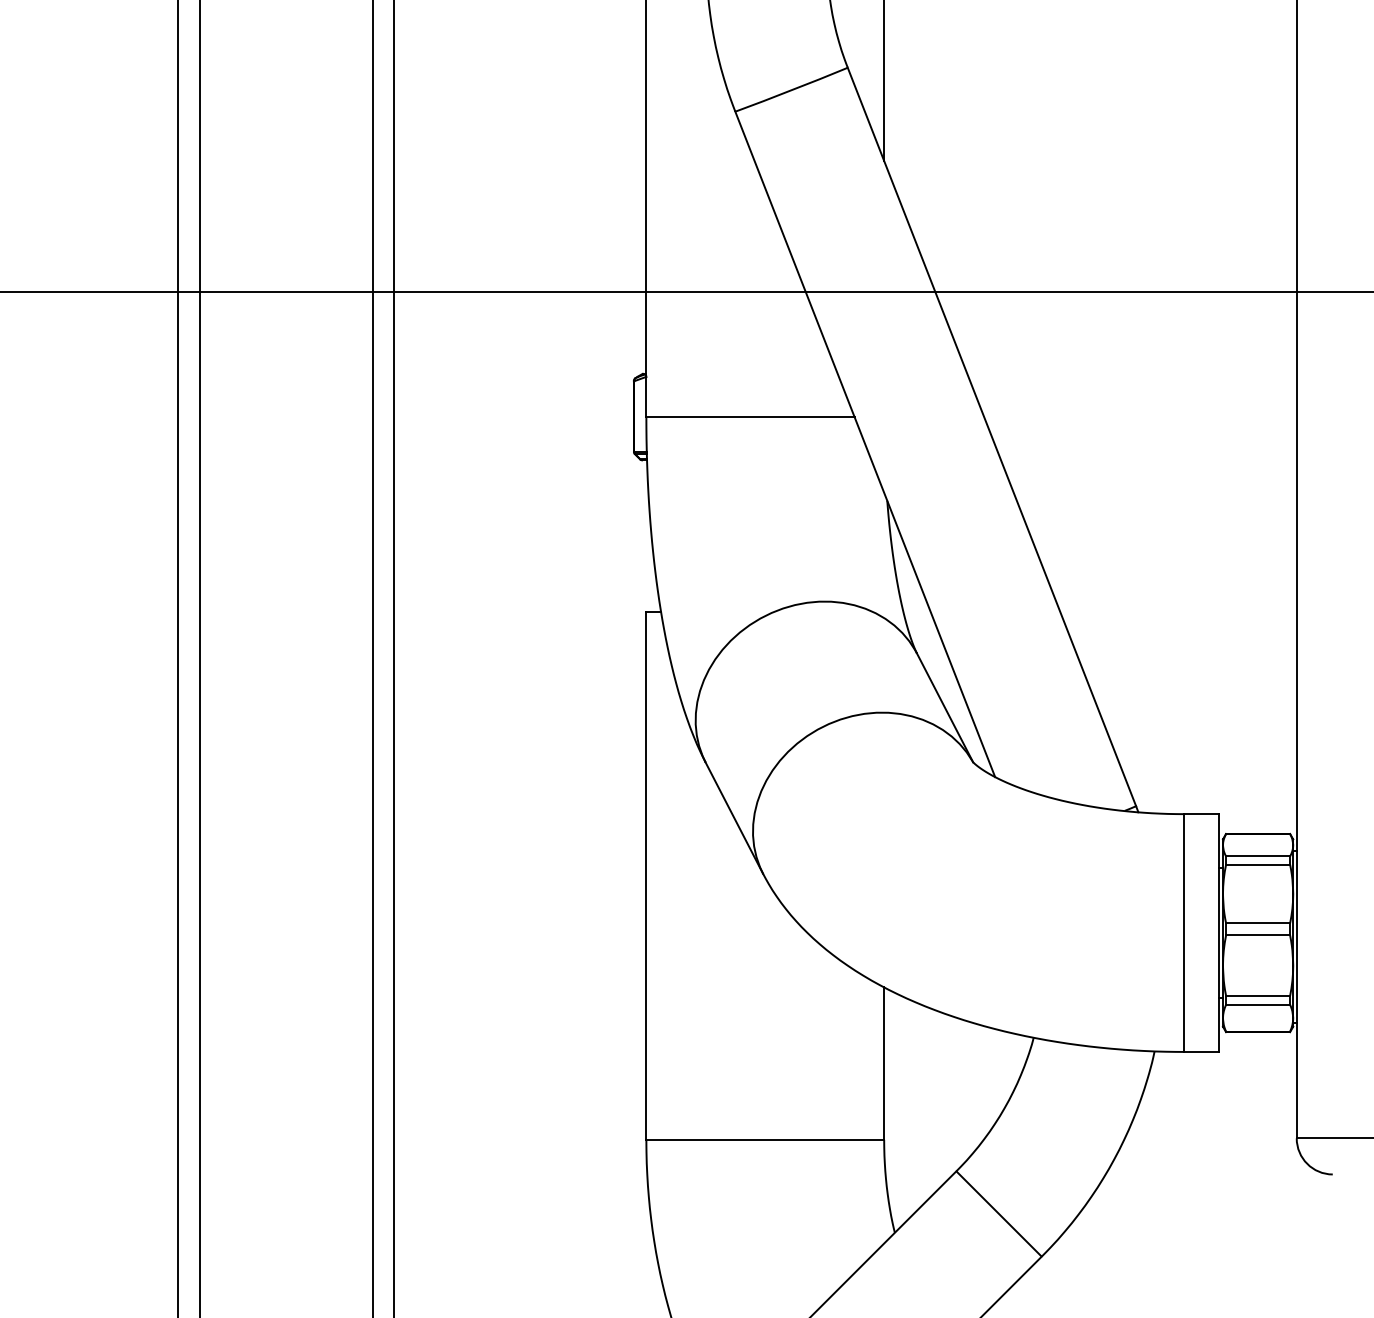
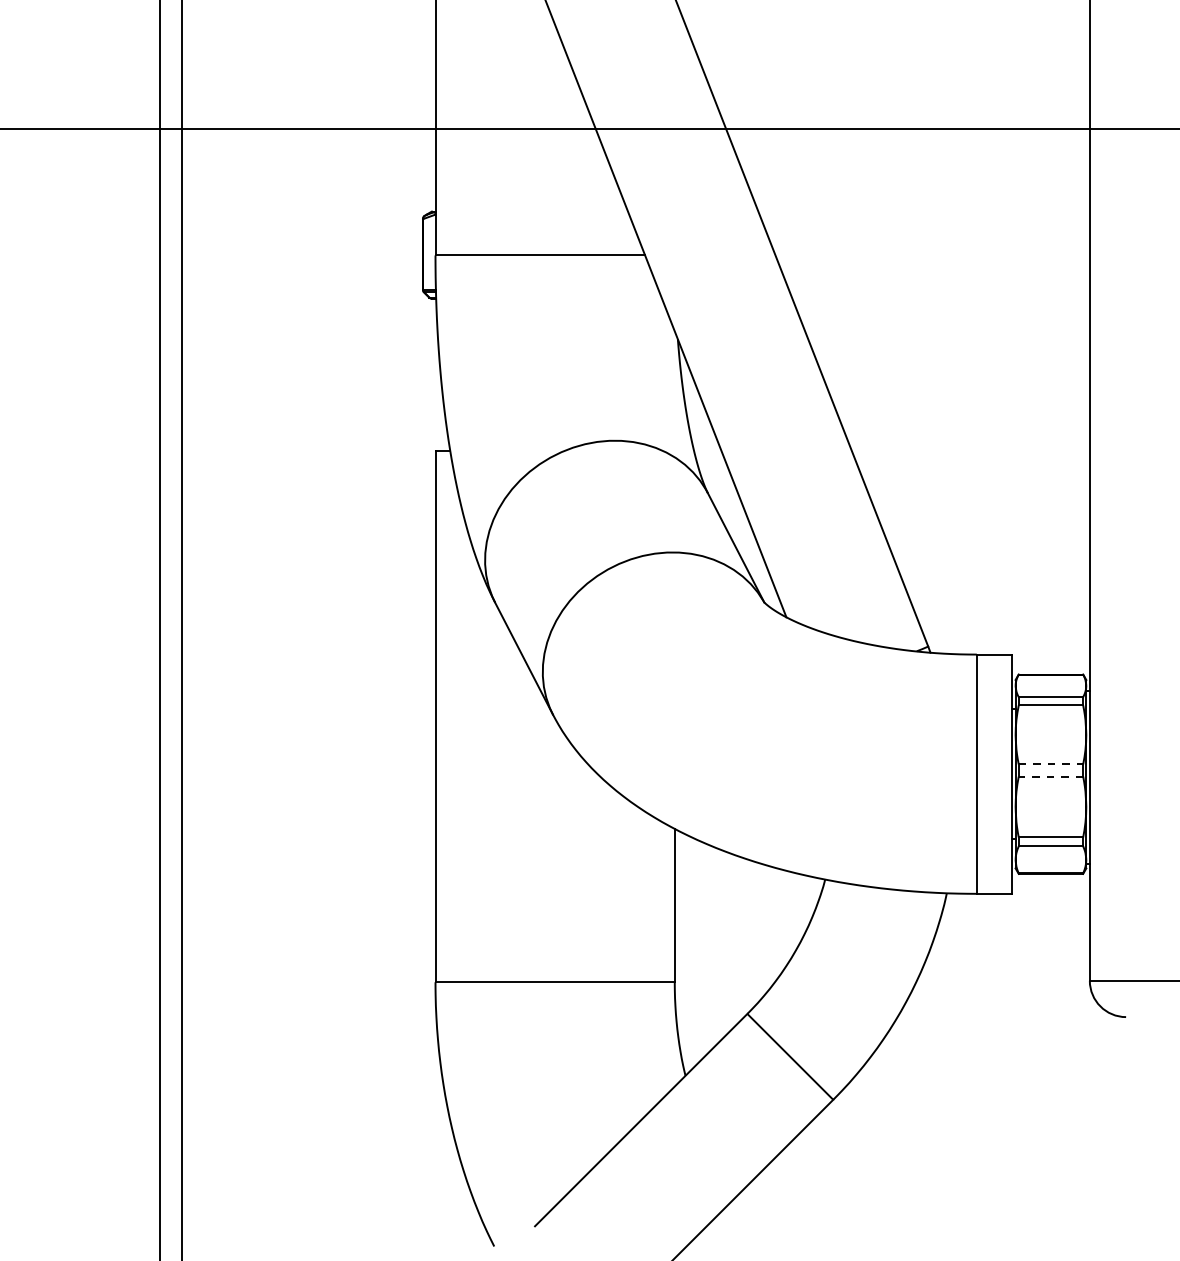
line: (1258, 923) -> (1051, 764), solid -> dashed
line: (1257, 935) -> (1050, 776), solid -> dashed

